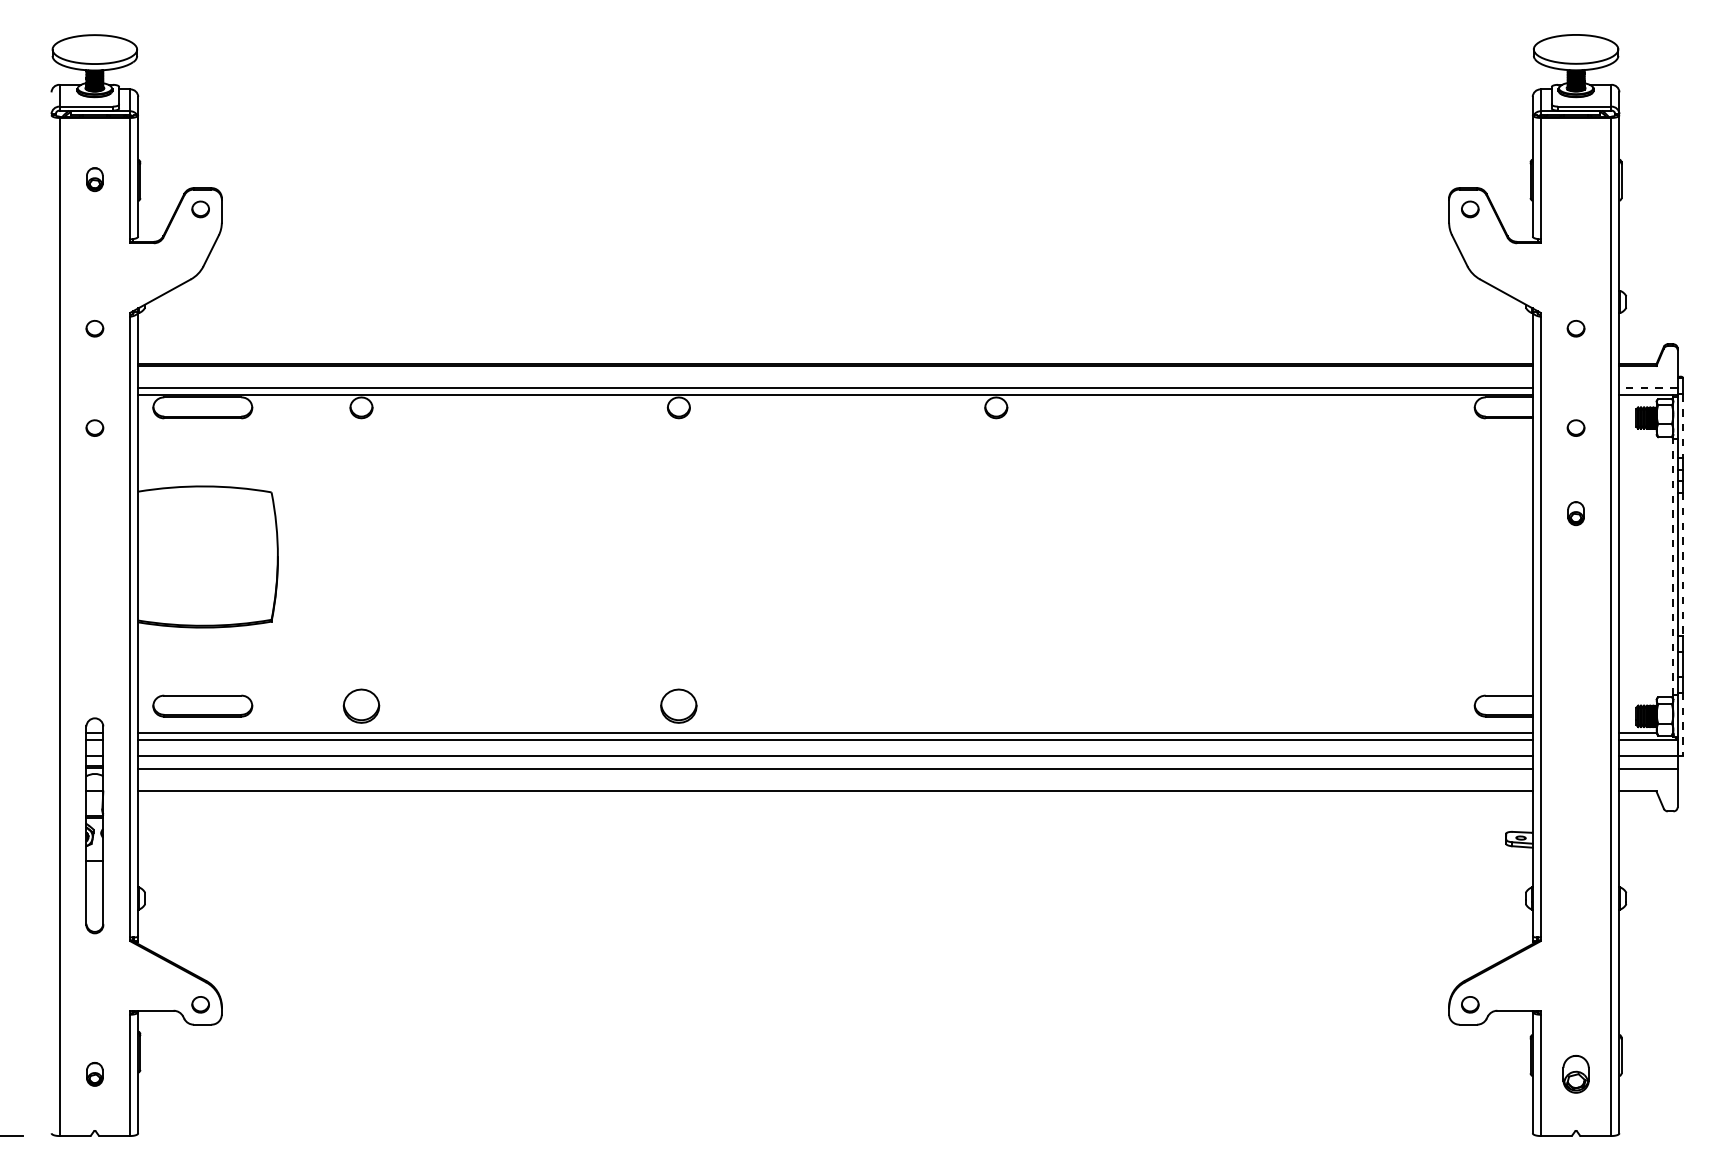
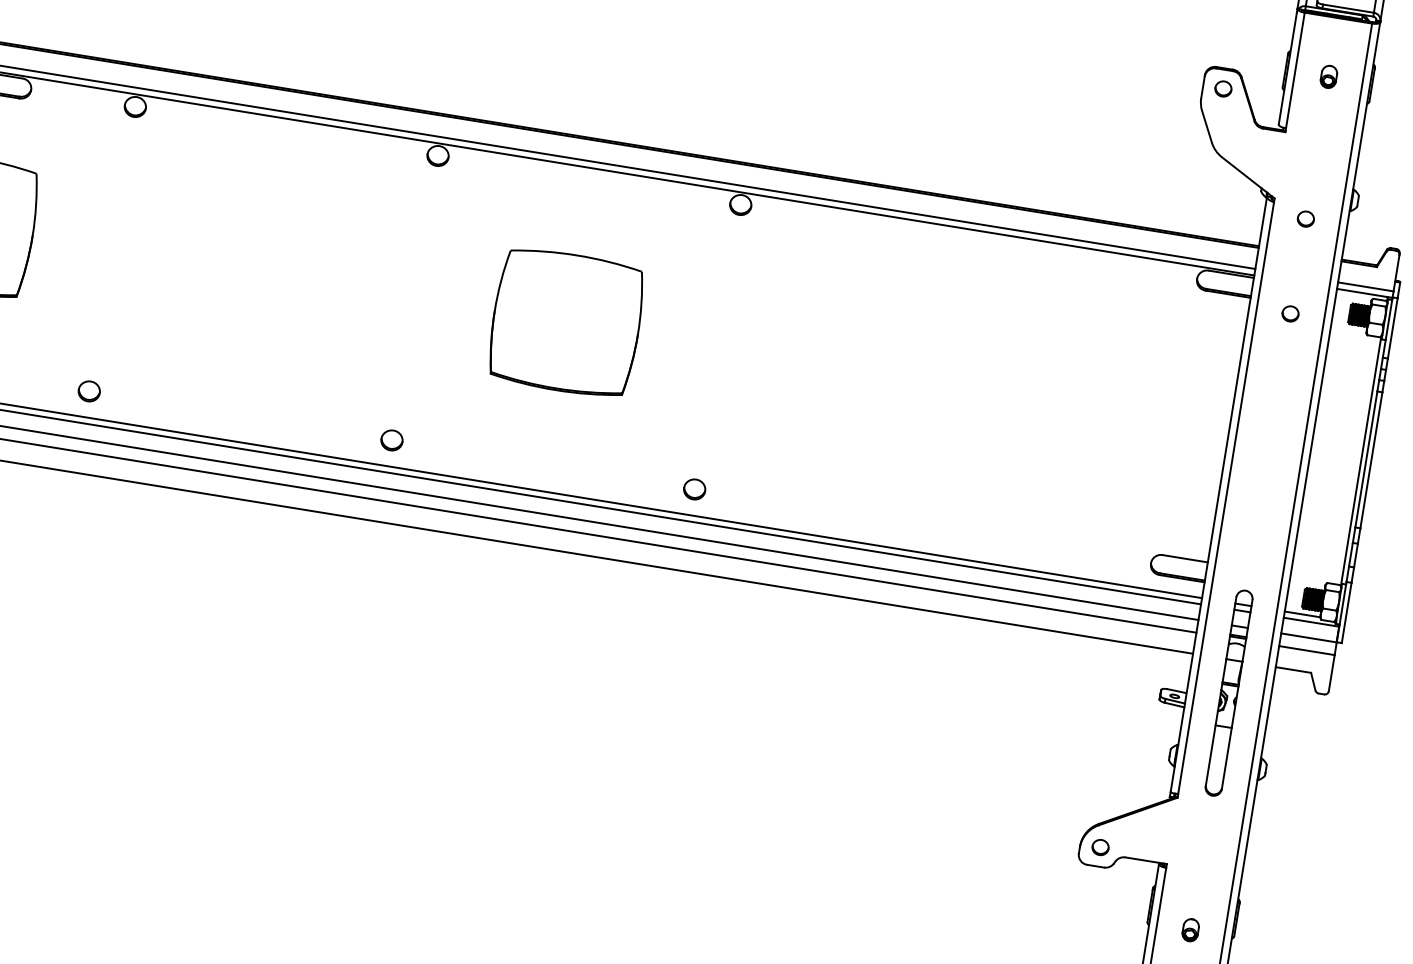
line: (1648, 388) -> (1365, 287), dashed -> solid
line: (1682, 425) -> (1392, 327), dashed -> solid
part: (1575, 513) -> (1328, 76), moved
part: (837, 556) -> (566, 322), added
line: (1682, 564) -> (1370, 460), dashed -> solid
line: (1672, 567) -> (1360, 461), dashed -> solid
part: (361, 705) -> (89, 390), size x0.62
part: (678, 705) -> (391, 439), size x0.62
part: (996, 705) -> (694, 488), added
line: (1682, 724) -> (1346, 613), dashed -> solid
part: (1575, 825) -> (1228, 692), added
part: (1575, 1074) -> (1190, 930), size x0.62

